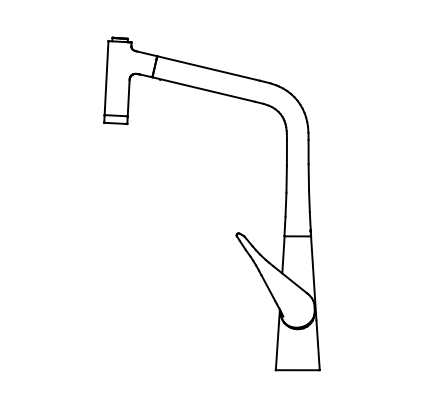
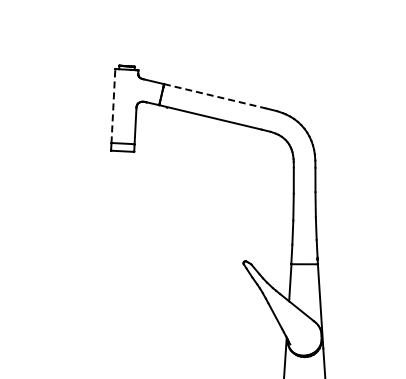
line: (208, 68) -> (215, 96), solid -> dashed
line: (106, 78) -> (113, 106), solid -> dashed

